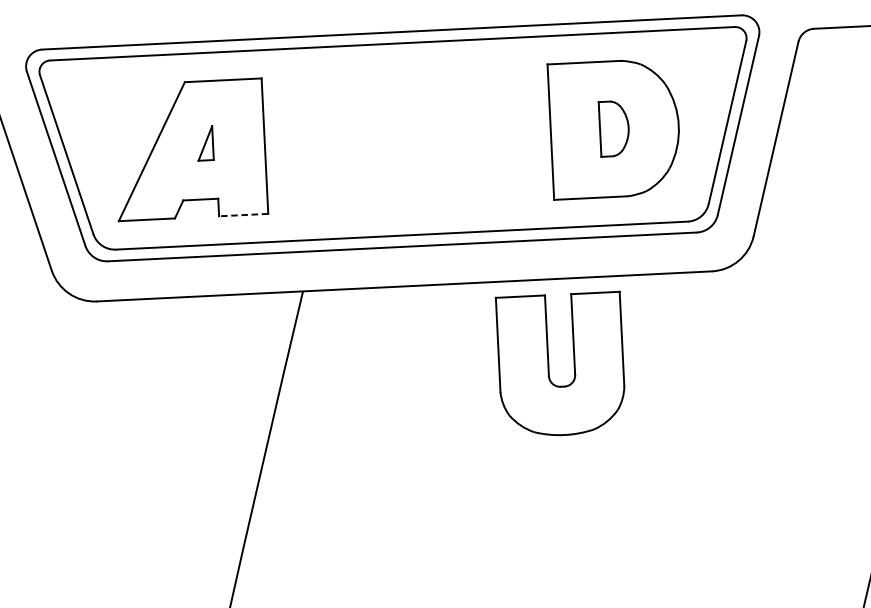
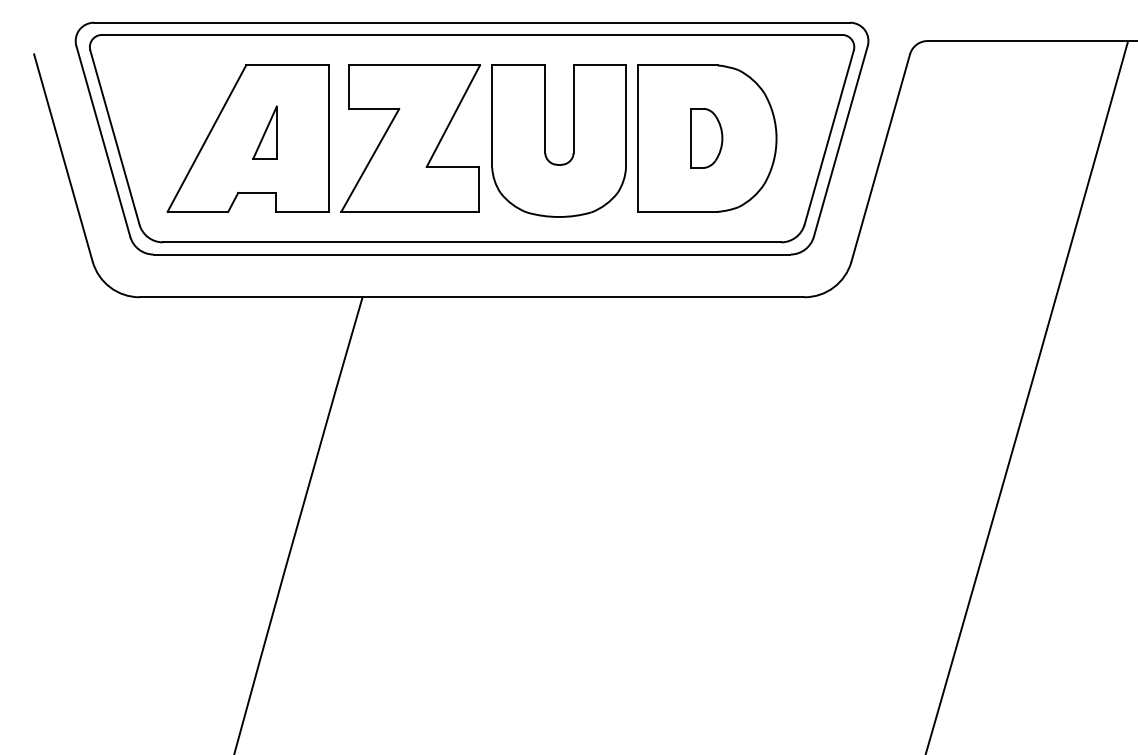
part: (340, 142) -> (410, 138), added
part: (204, 143) -> (264, 132), size x1.43
line: (243, 214) -> (302, 211), dashed -> solid
part: (548, 364) -> (545, 140), moved

